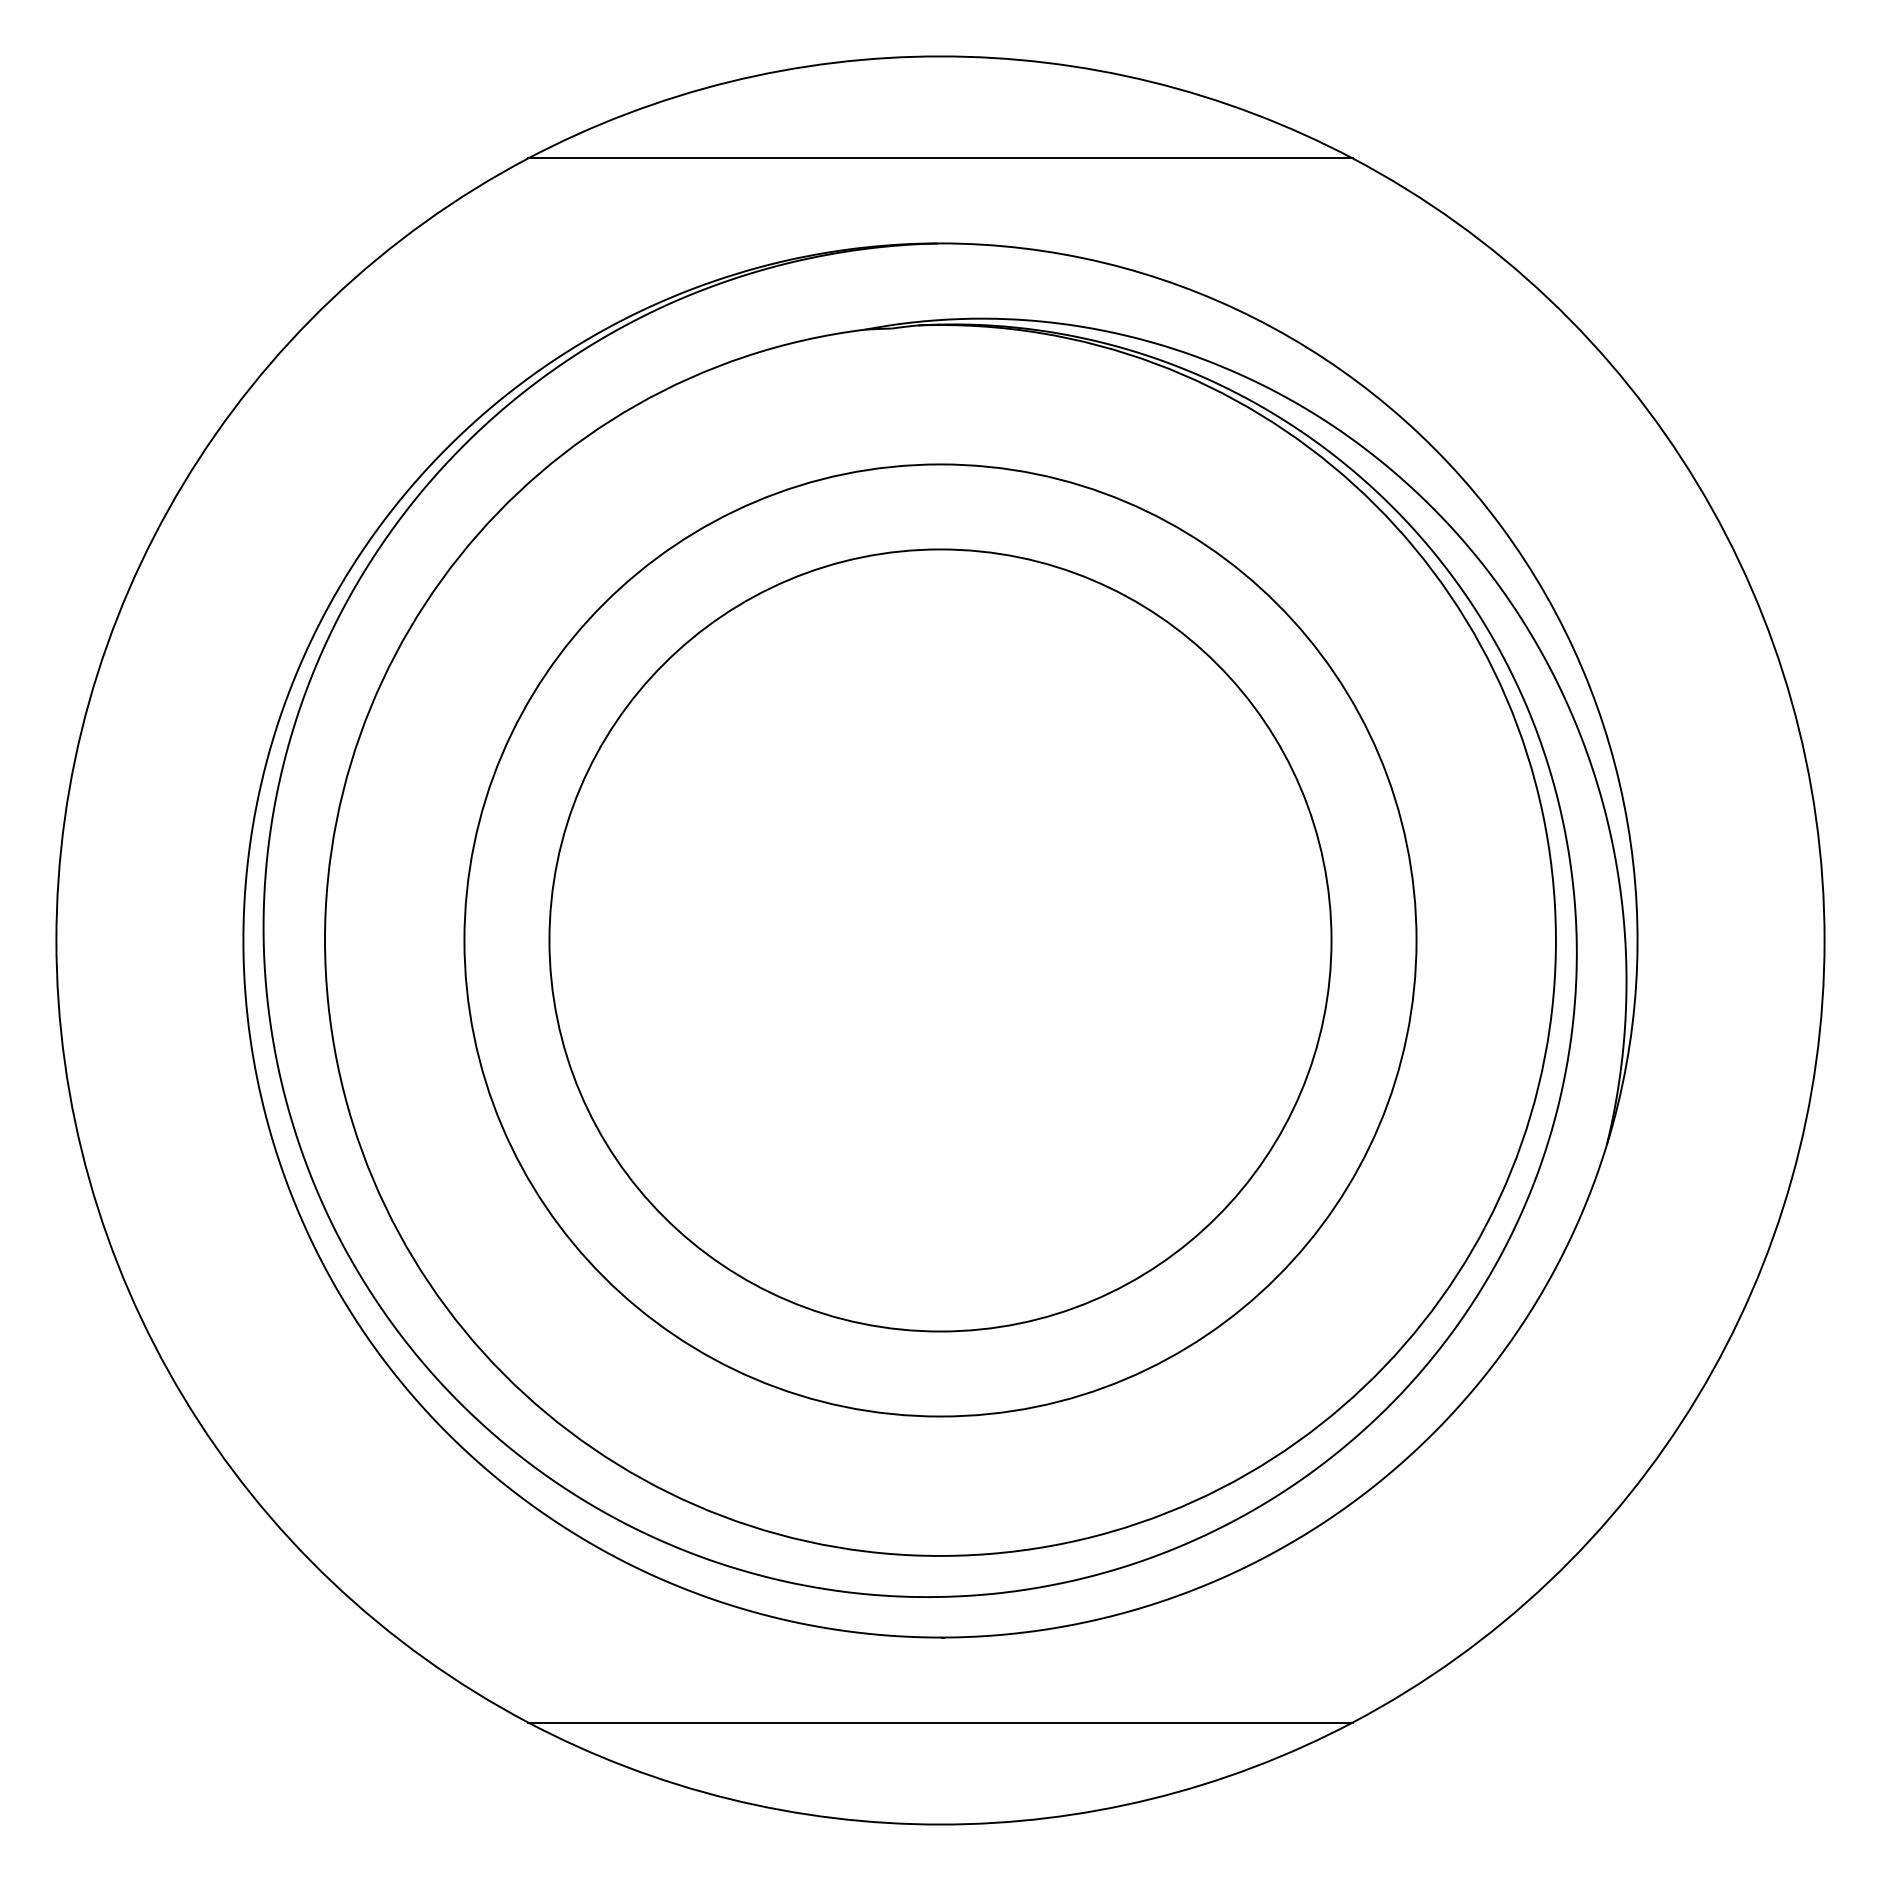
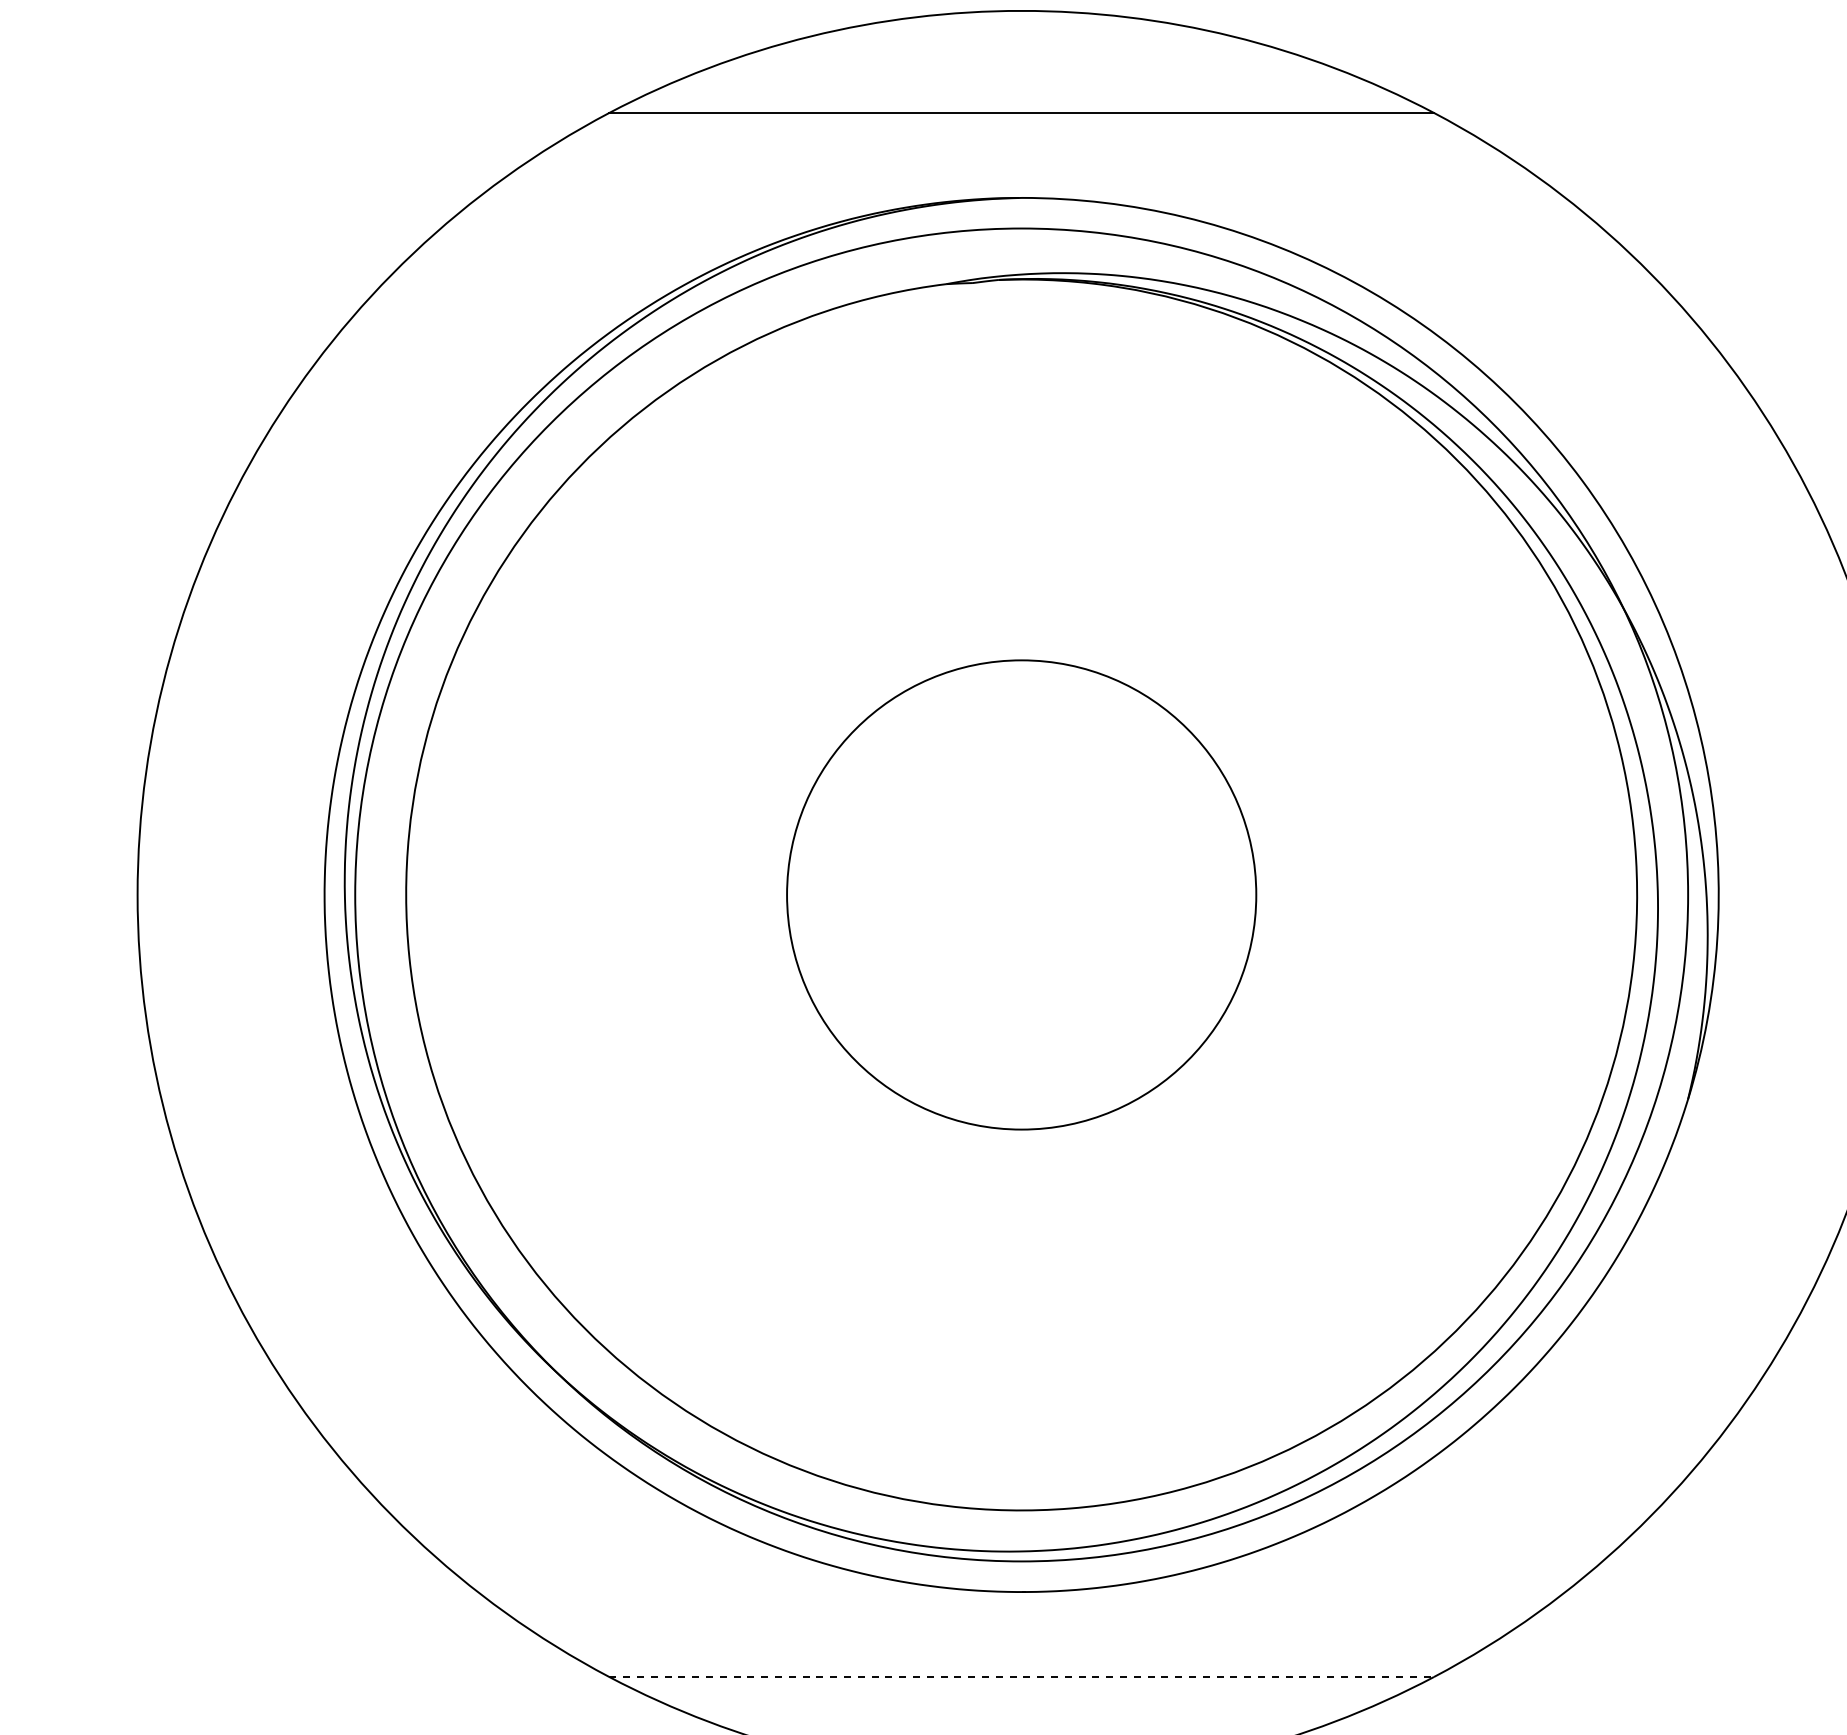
circle: (940, 940) -> (1021, 894), size x0.6
circle: (940, 940) -> (1021, 894), size x1.4
line: (941, 1722) -> (1022, 1676), solid -> dashed

